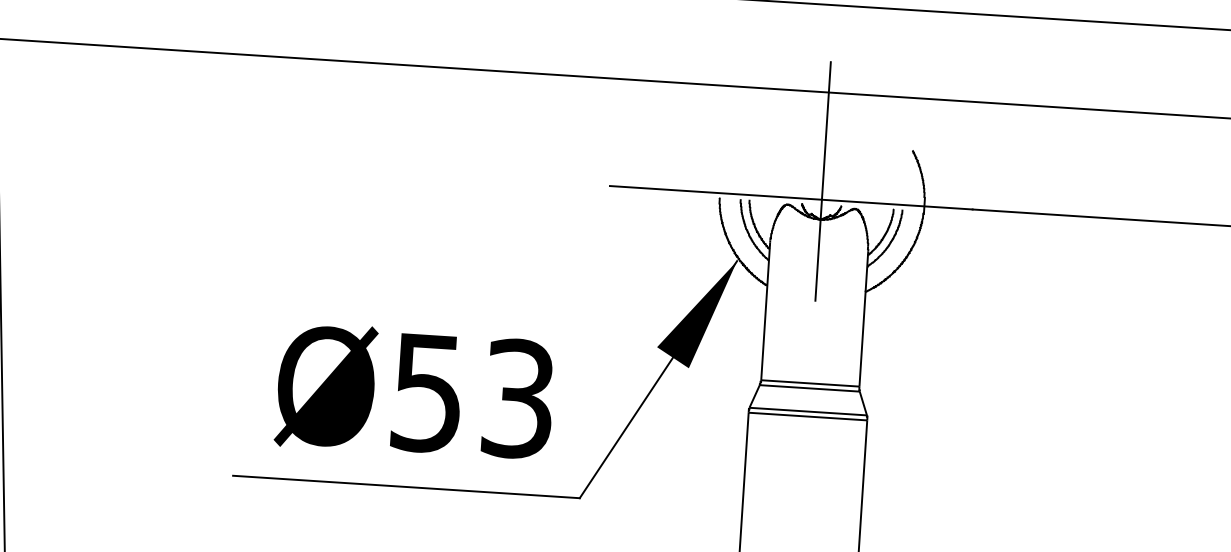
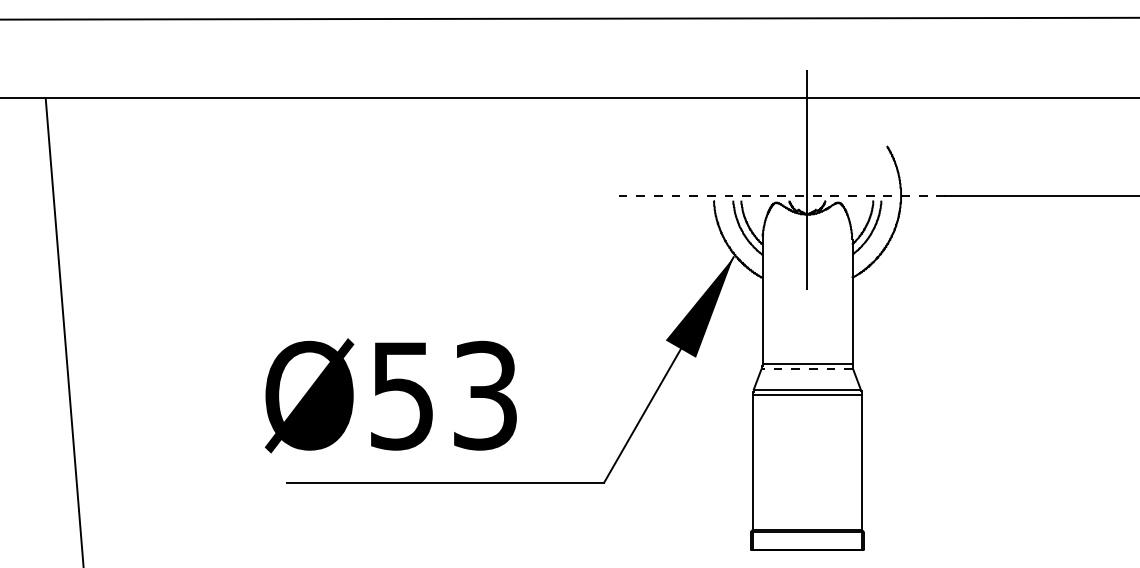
line: (791, 197) -> (779, 196), solid -> dashed
line: (809, 387) -> (807, 368), solid -> dashed
text: (414, 391) -> (390, 395), moved

